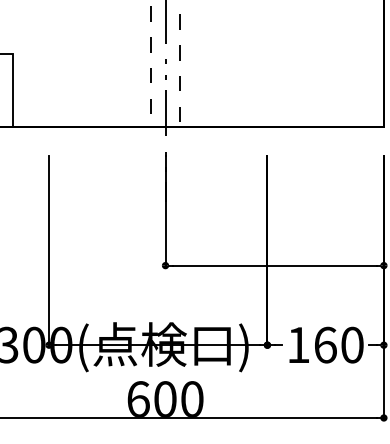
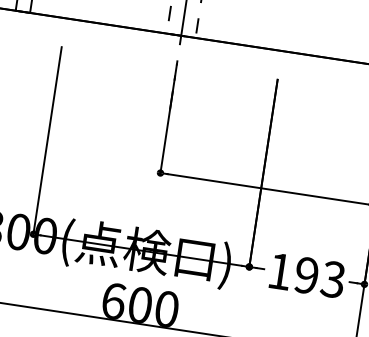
text: (338, 344) -> (319, 276), 160 -> 193

